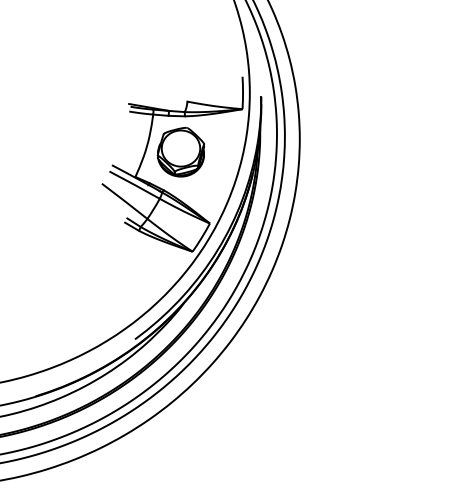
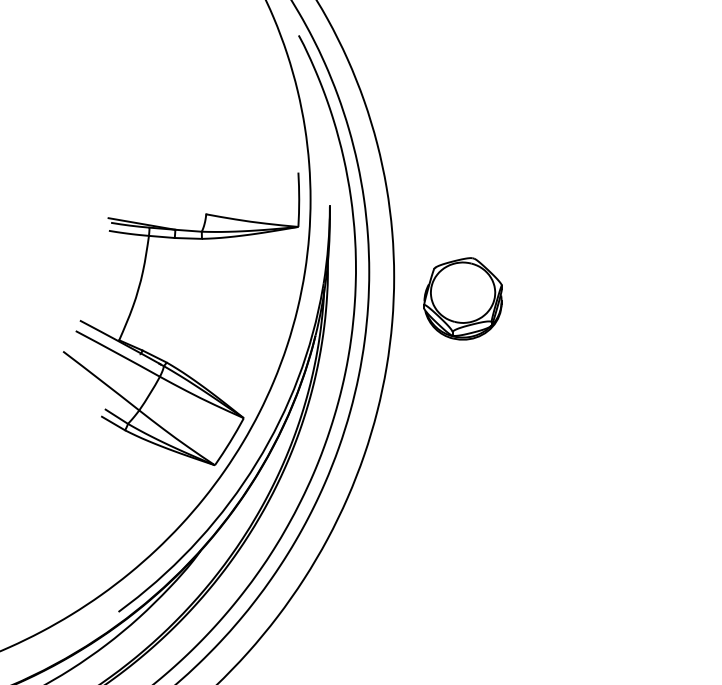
part: (180, 152) -> (462, 299), moved

